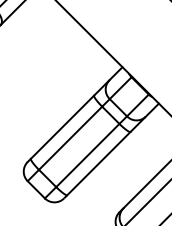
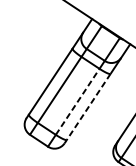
line: (87, 155) -> (77, 101), solid -> dashed
line: (98, 163) -> (88, 106), solid -> dashed

